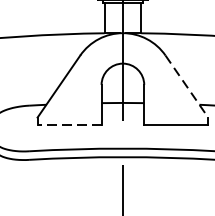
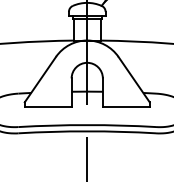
line: (187, 86) -> (134, 79), dashed -> solid
line: (68, 124) -> (47, 107), dashed -> solid

